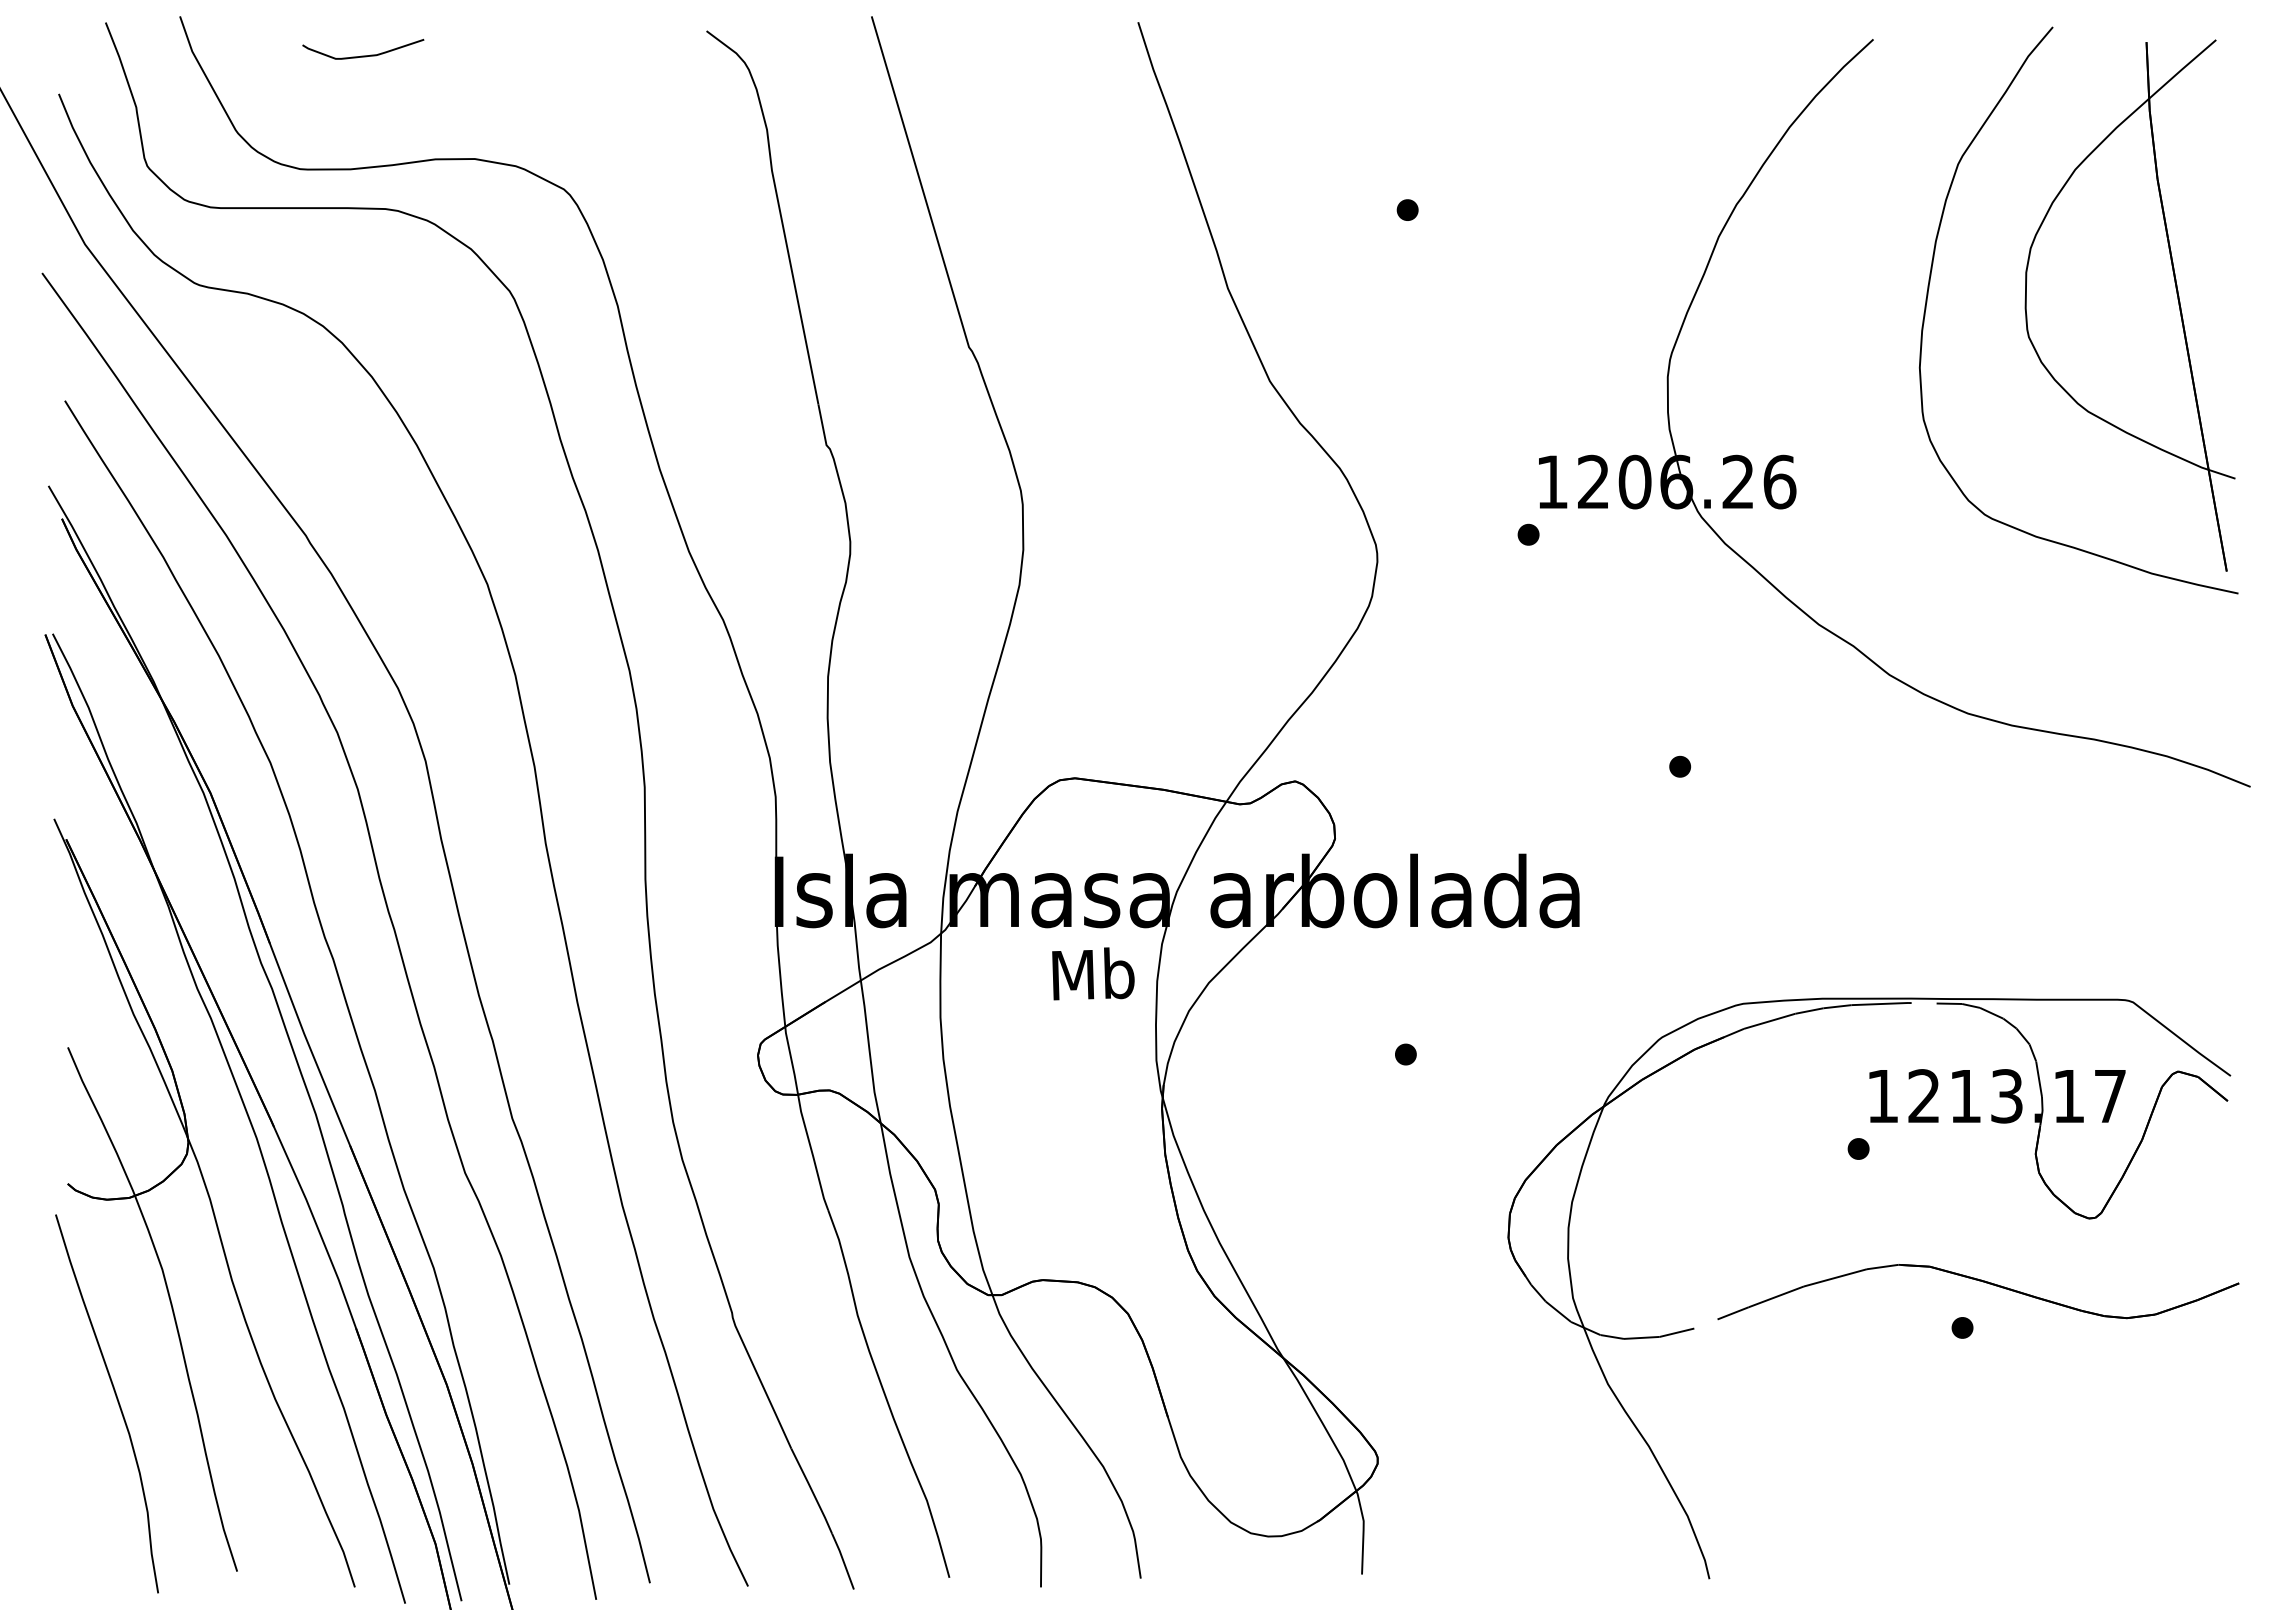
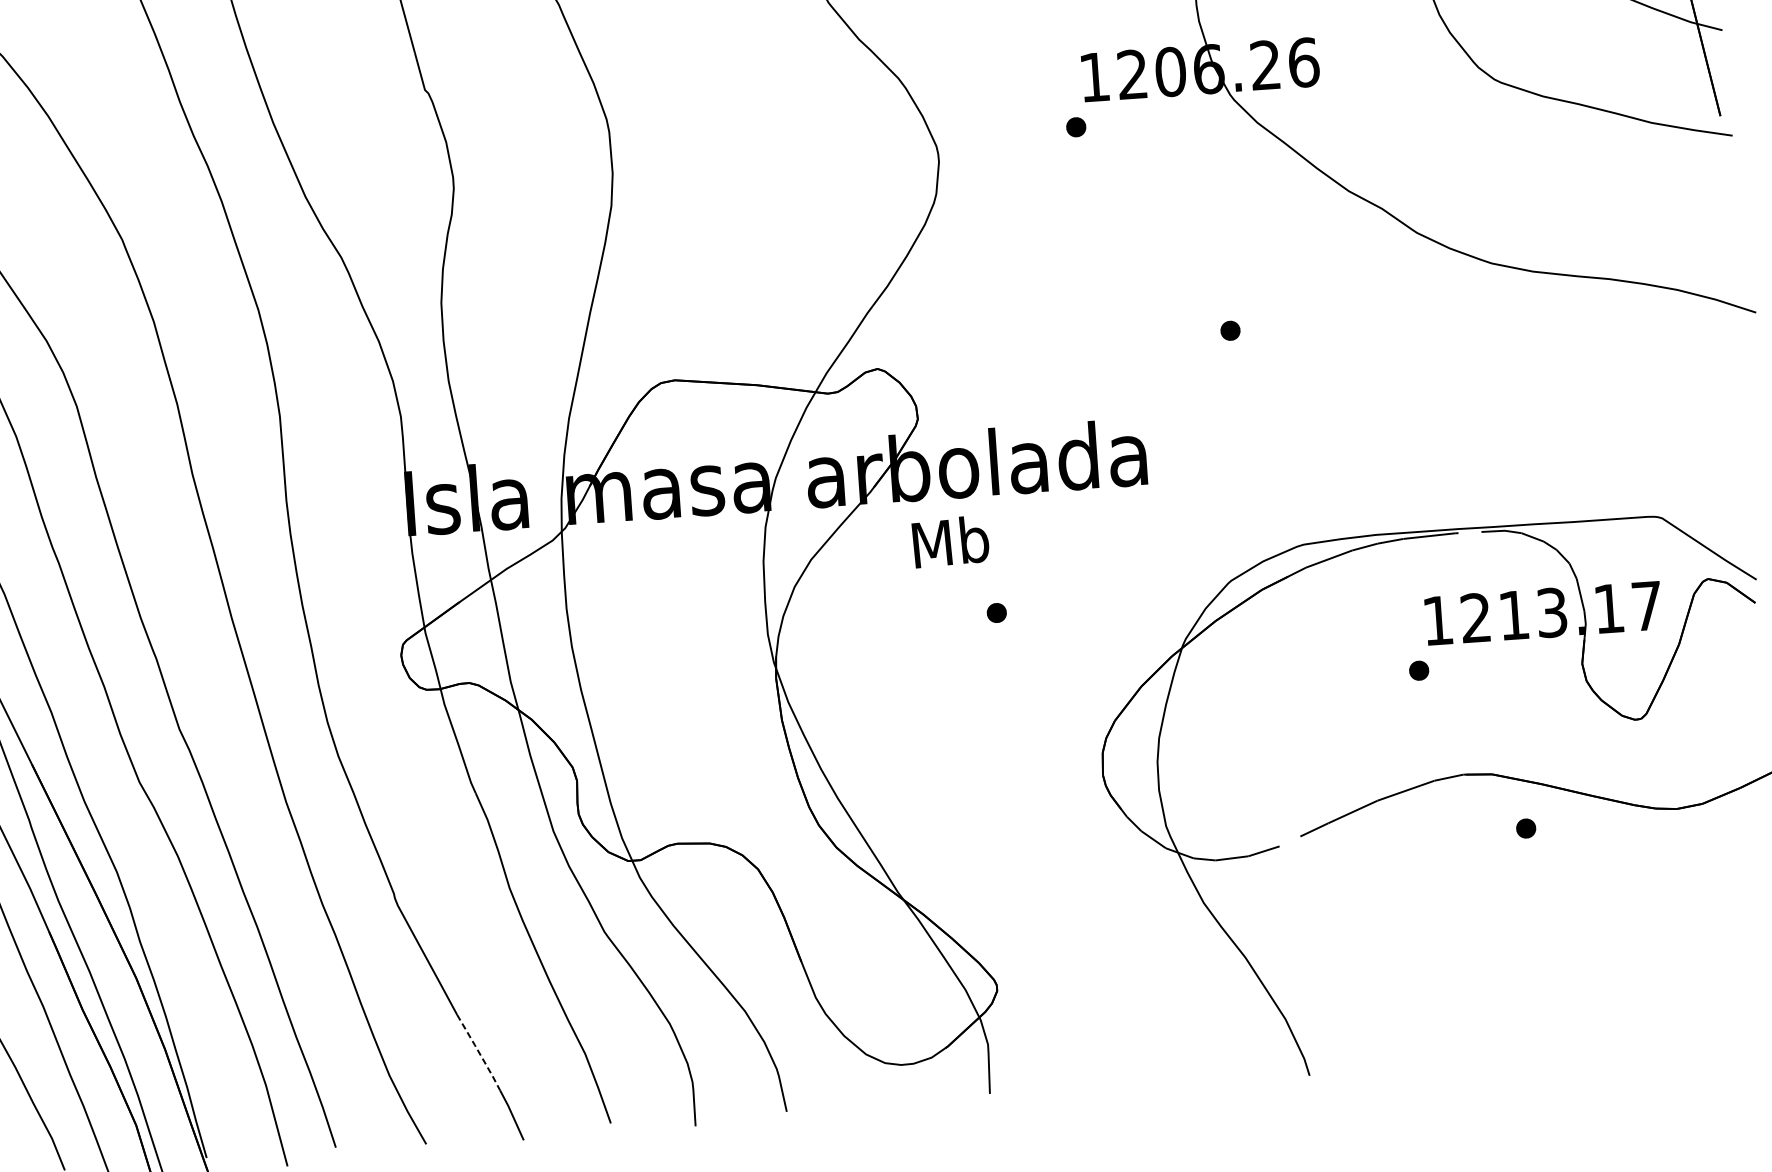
text: (1093, 973) -> (950, 541), moved
line: (812, 1491) -> (479, 1052), solid -> dashed

